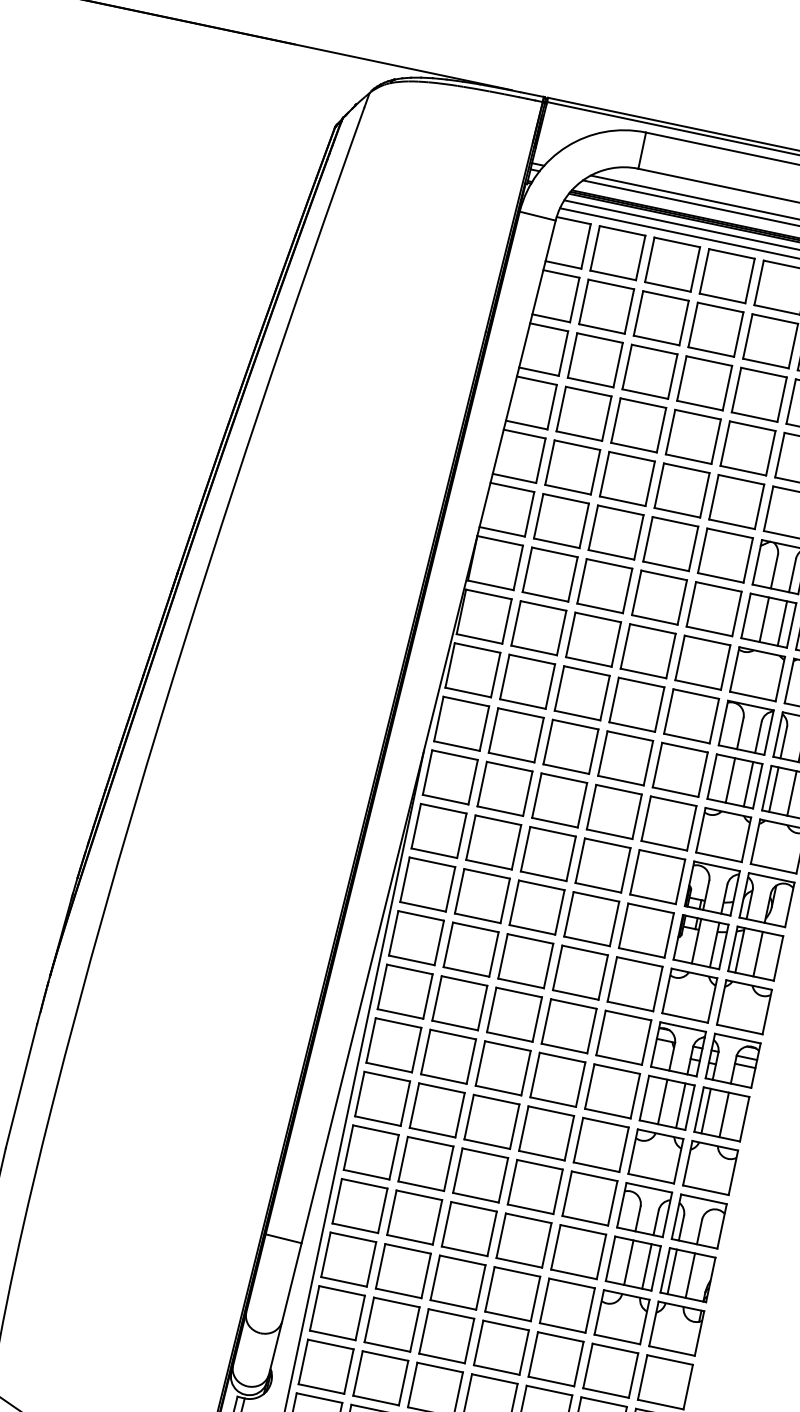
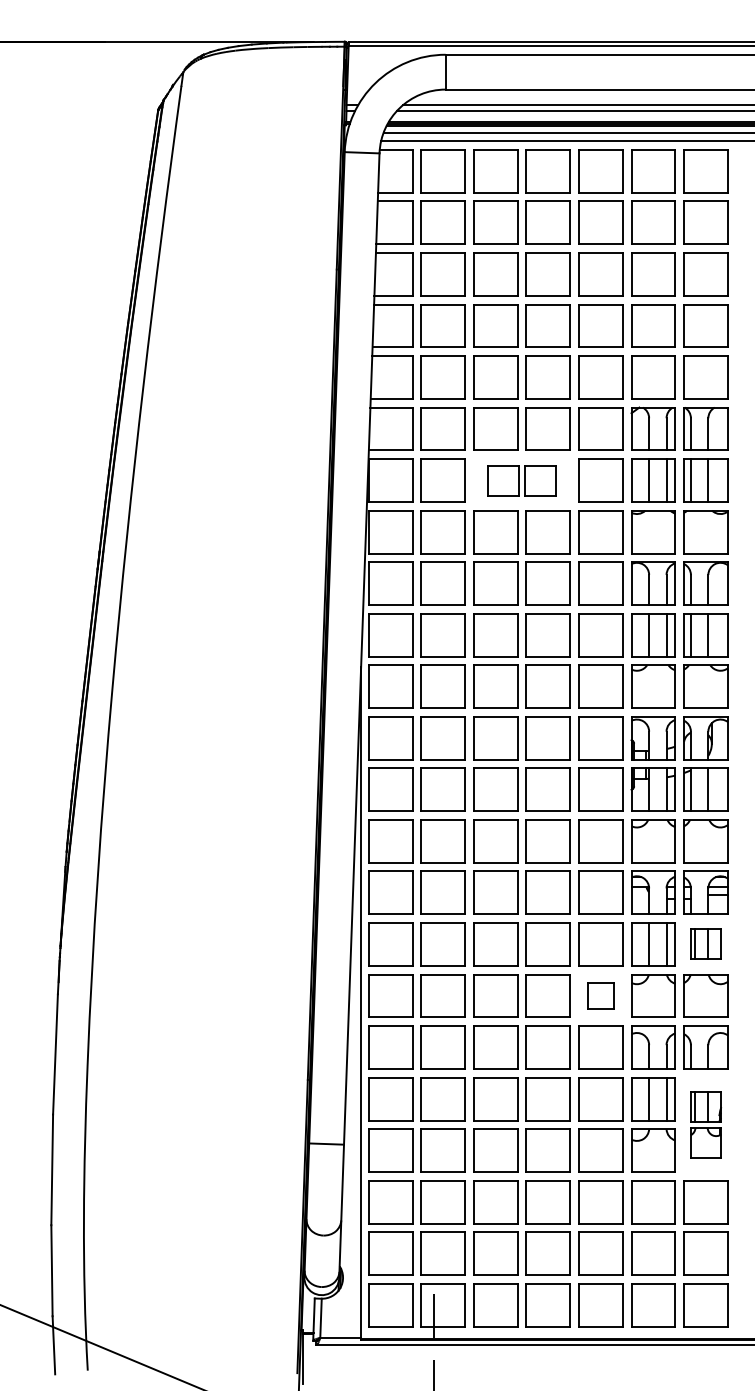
part: (631, 591) -> (521, 480), size x0.7
part: (721, 1114) -> (705, 944), size x0.7
part: (600, 1144) -> (600, 995), size x0.6
part: (681, 1301) -> (705, 1124), size x0.7

